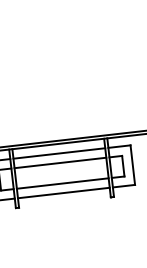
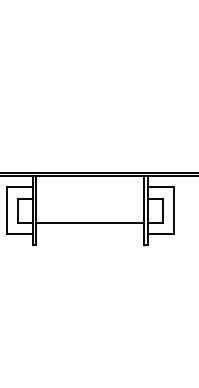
line: (59, 153) -> (90, 187), removed
line: (60, 162) -> (90, 198), removed
line: (64, 192) -> (90, 233), removed

